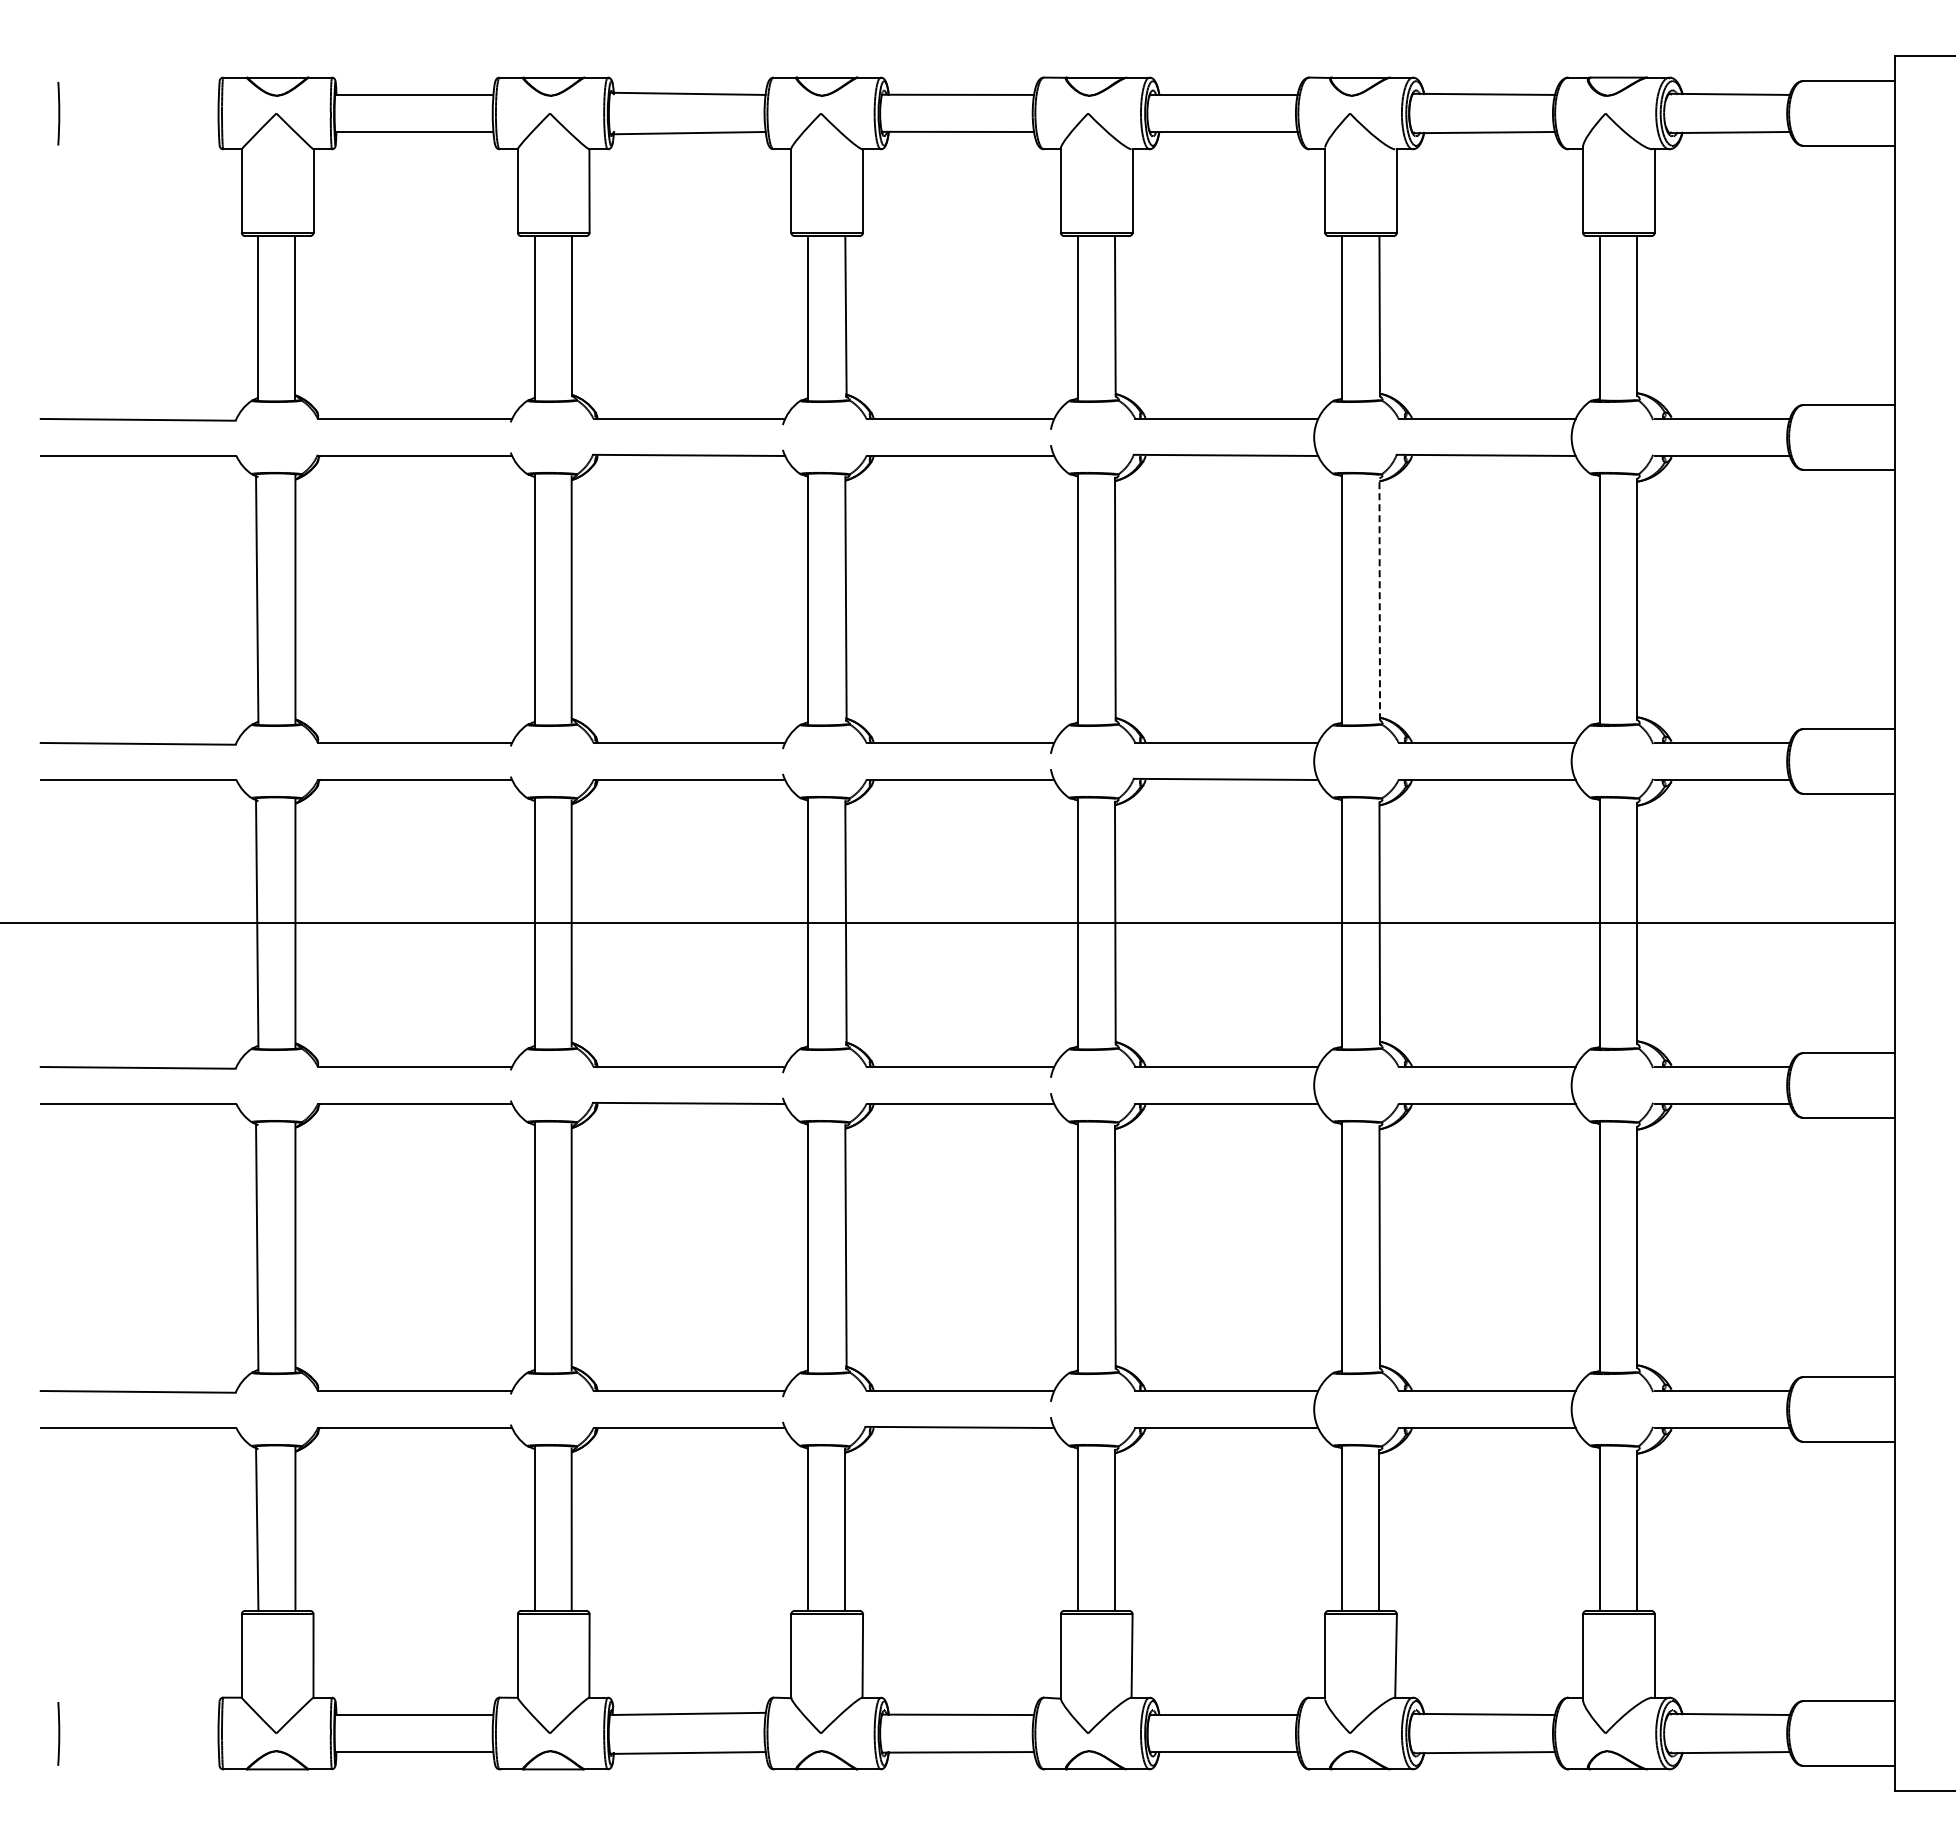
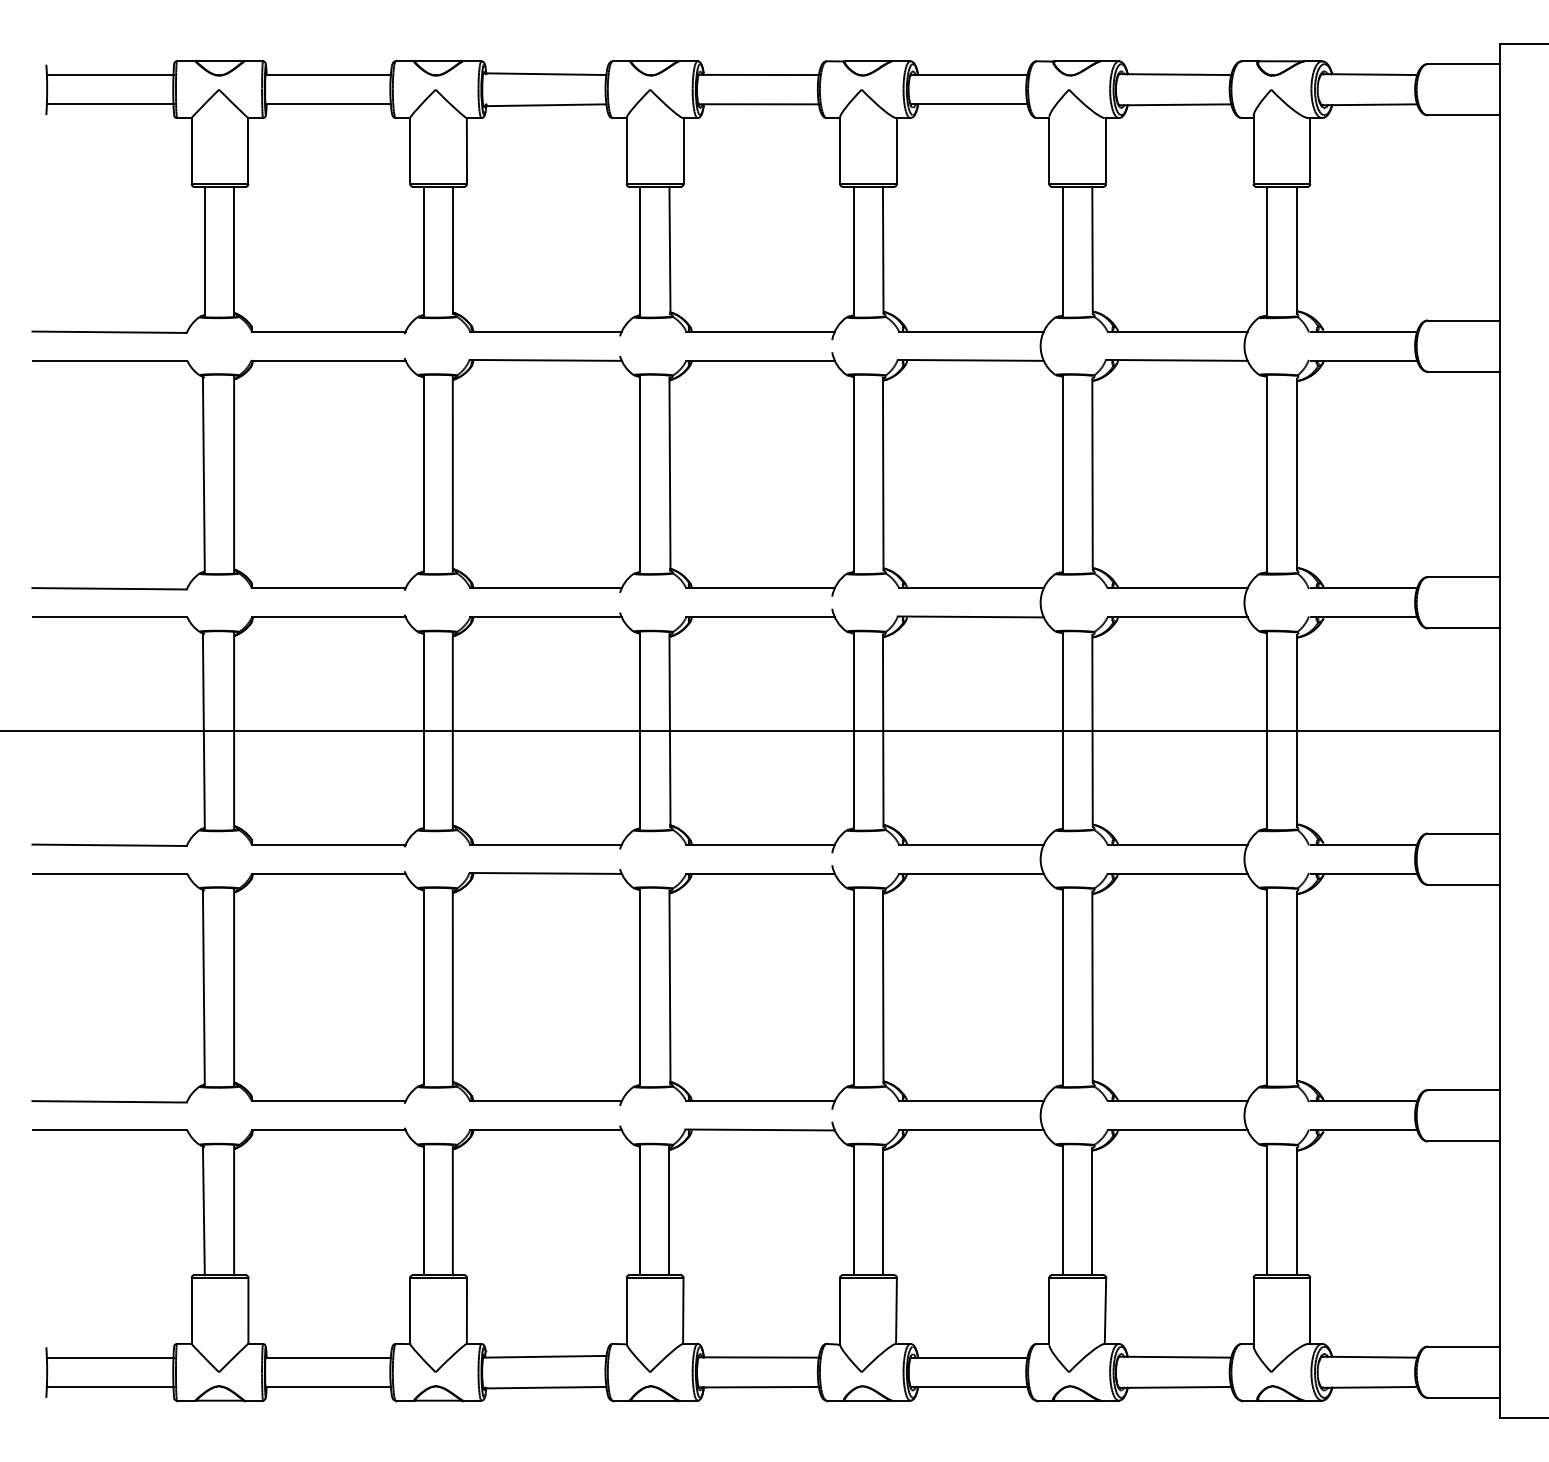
line: (138, 94) -> (109, 74), added
line: (138, 131) -> (109, 103), added
line: (1379, 599) -> (1092, 474), dashed -> solid
line: (138, 1715) -> (109, 1358), added
line: (138, 1752) -> (109, 1387), added

